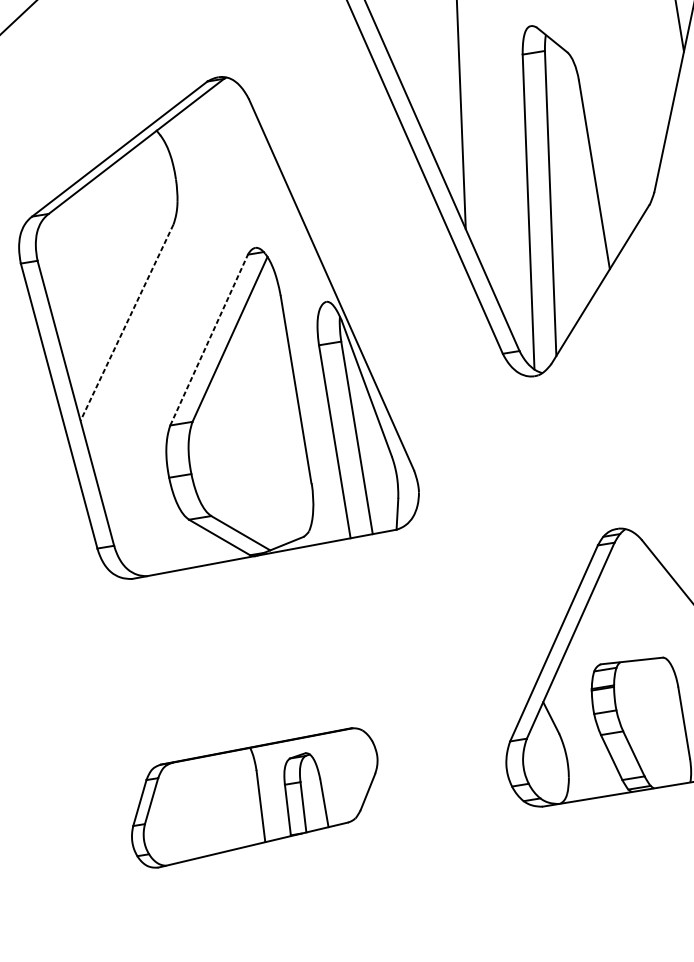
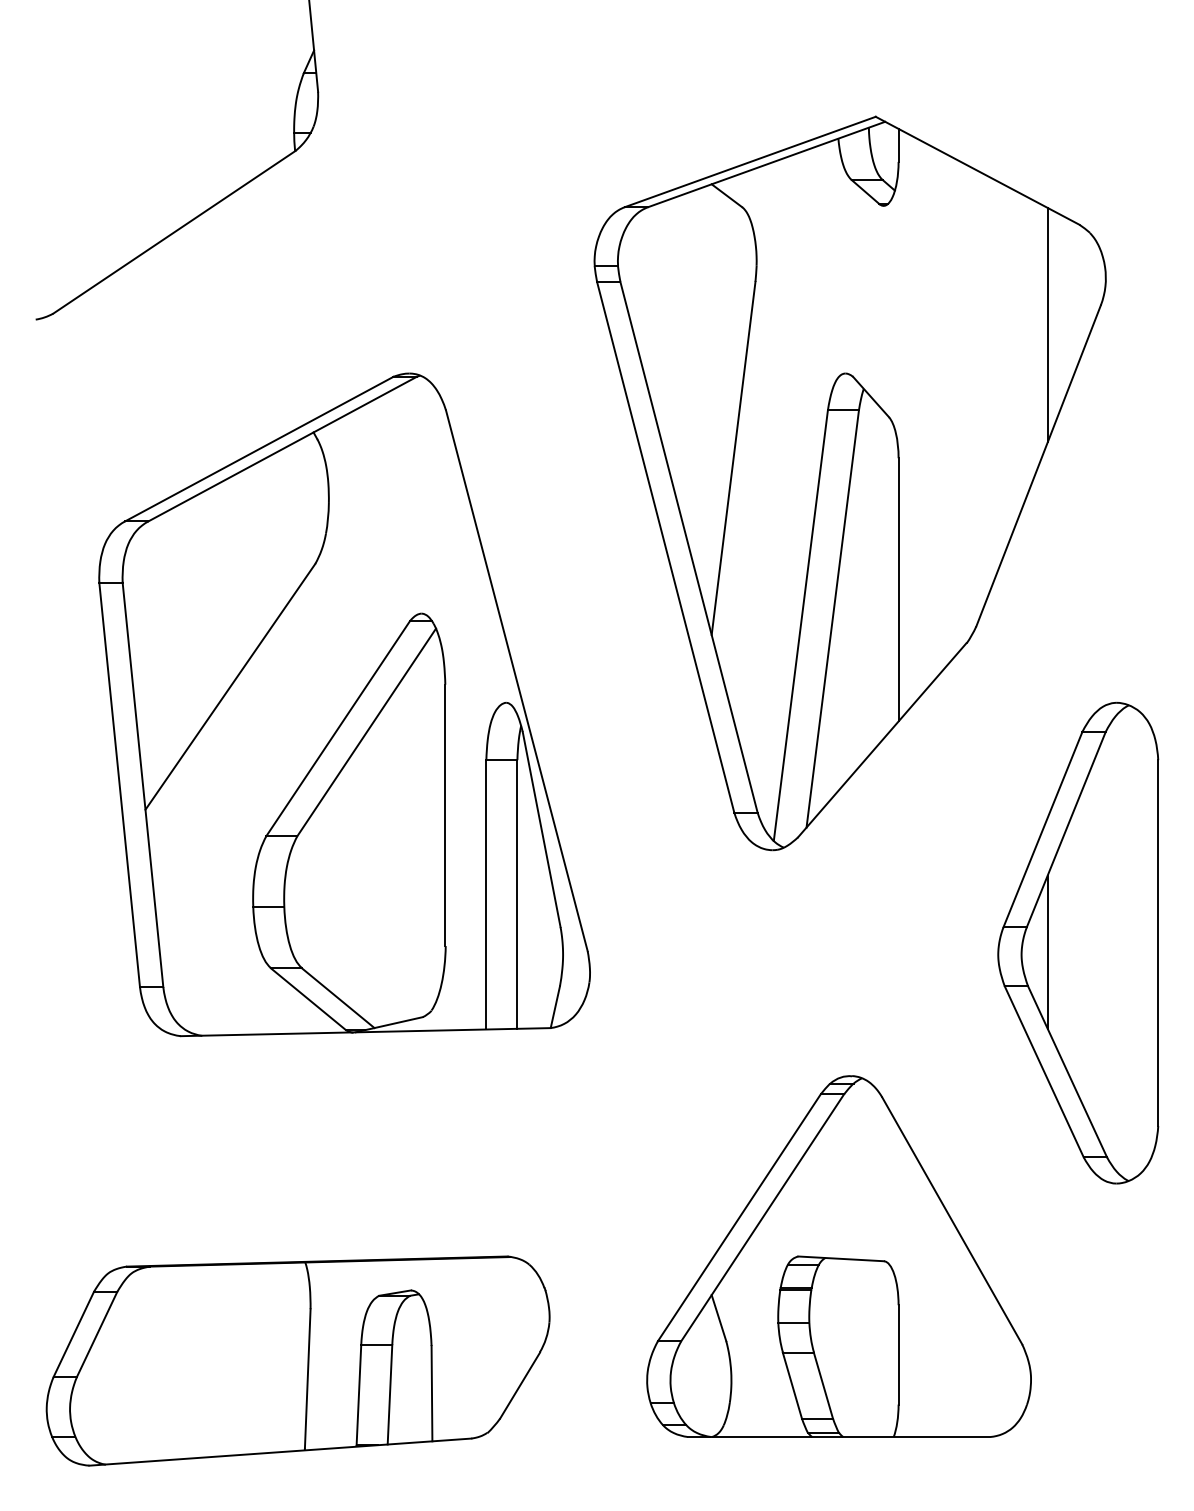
line: (127, 323) -> (230, 687), dashed -> solid
line: (209, 339) -> (338, 728), dashed -> solid
part: (254, 797) -> (297, 1360), size x1.43

